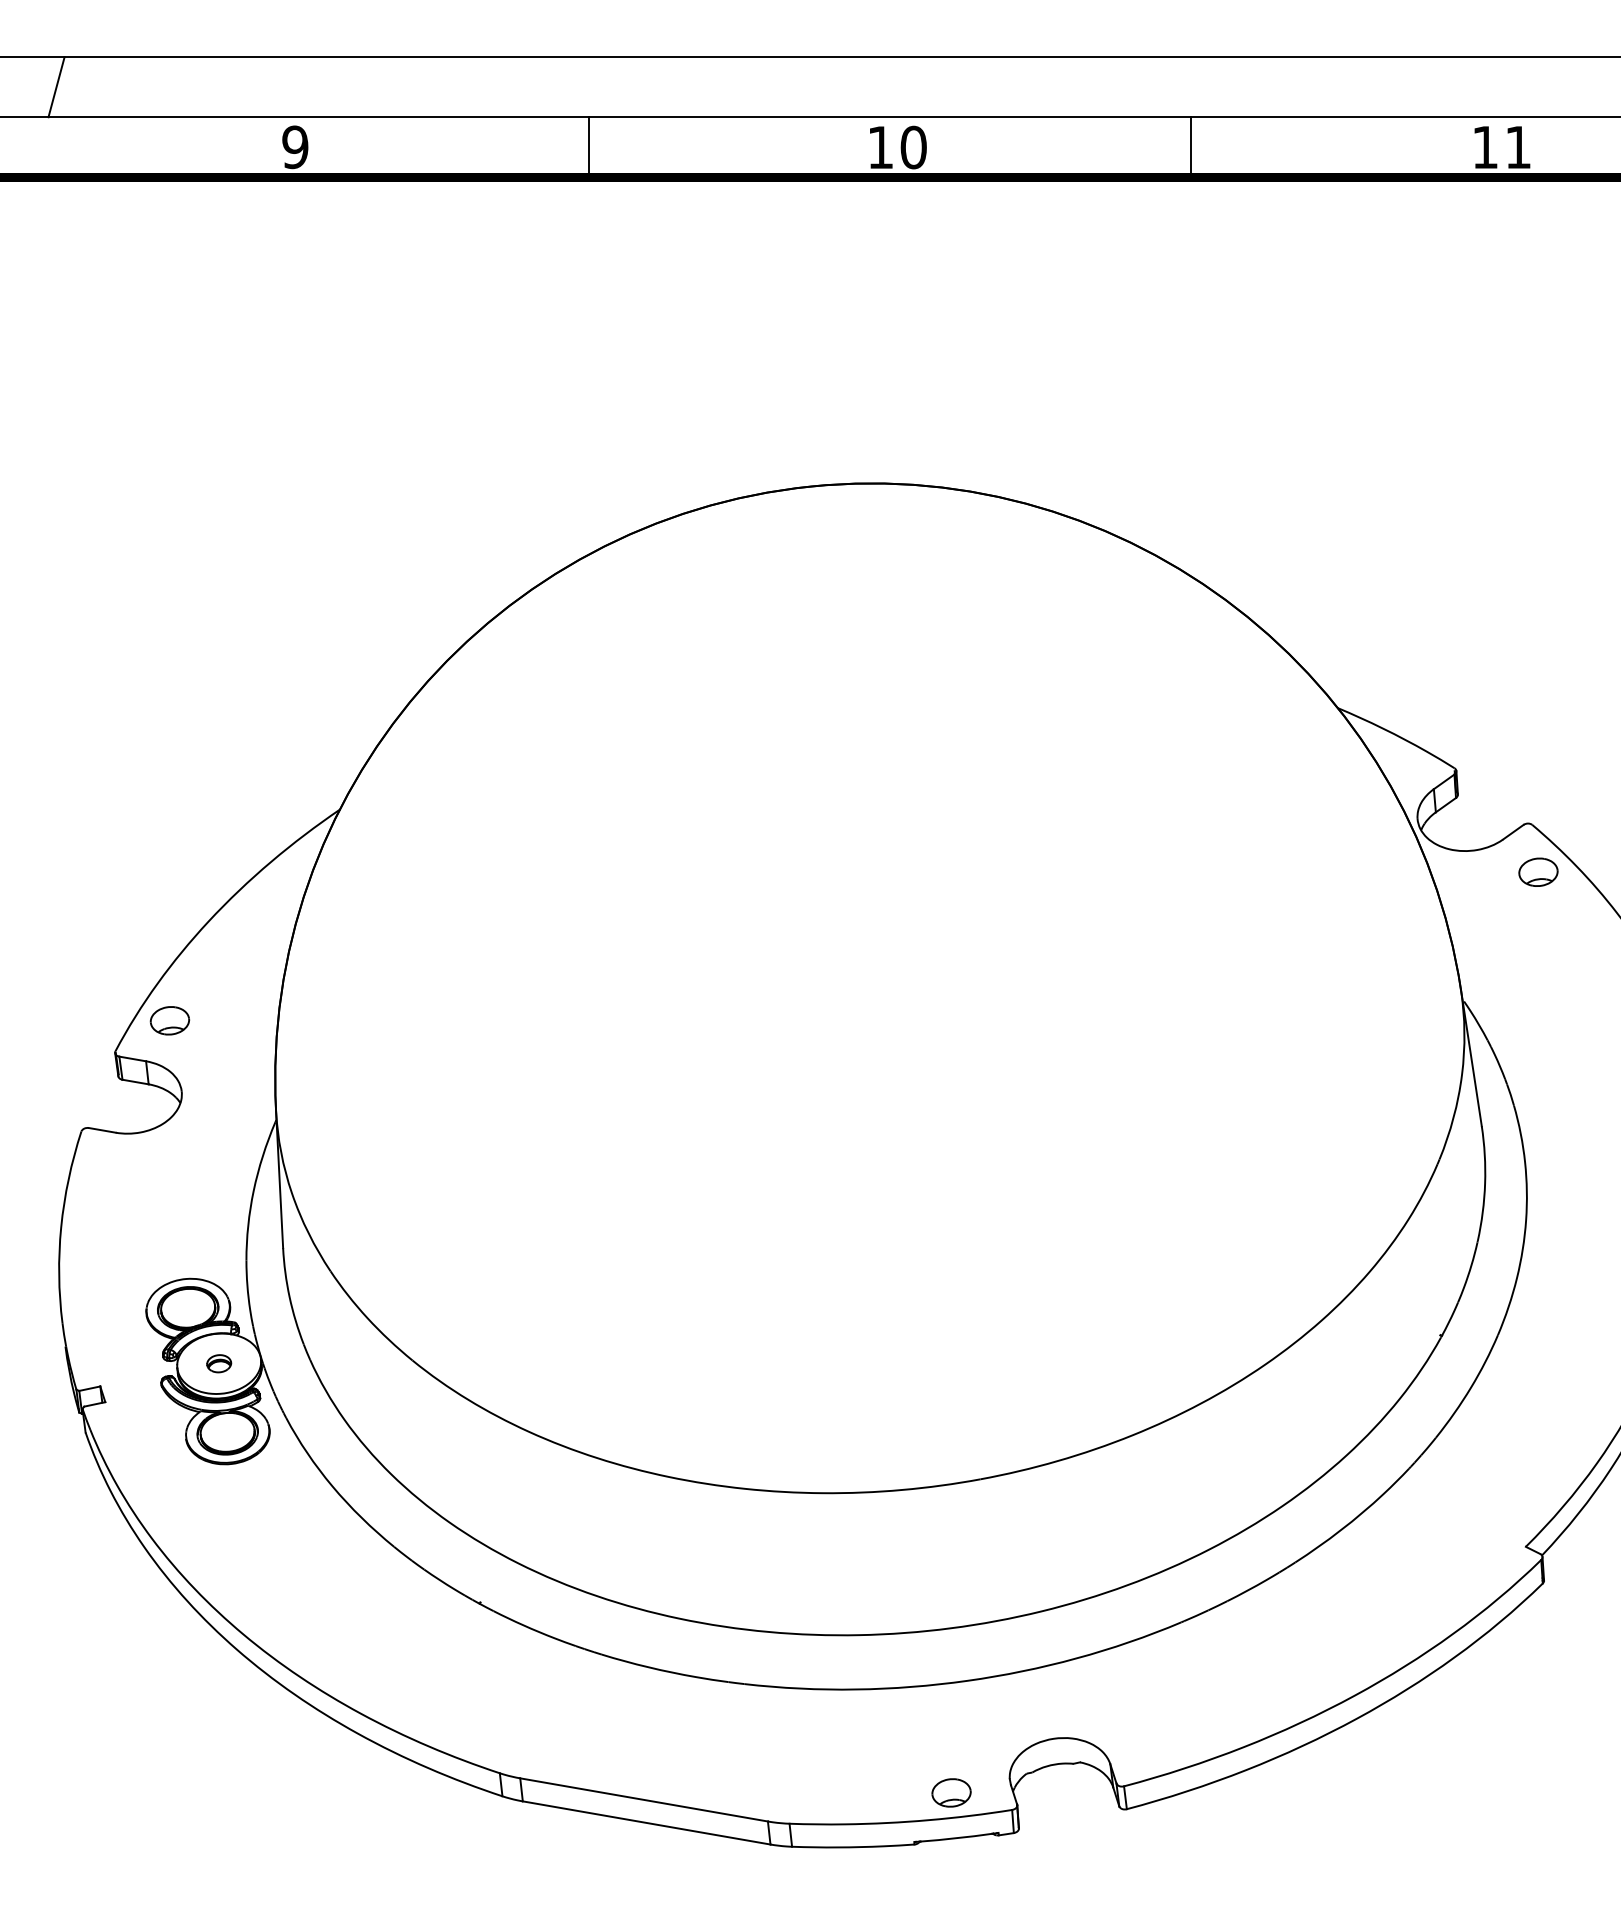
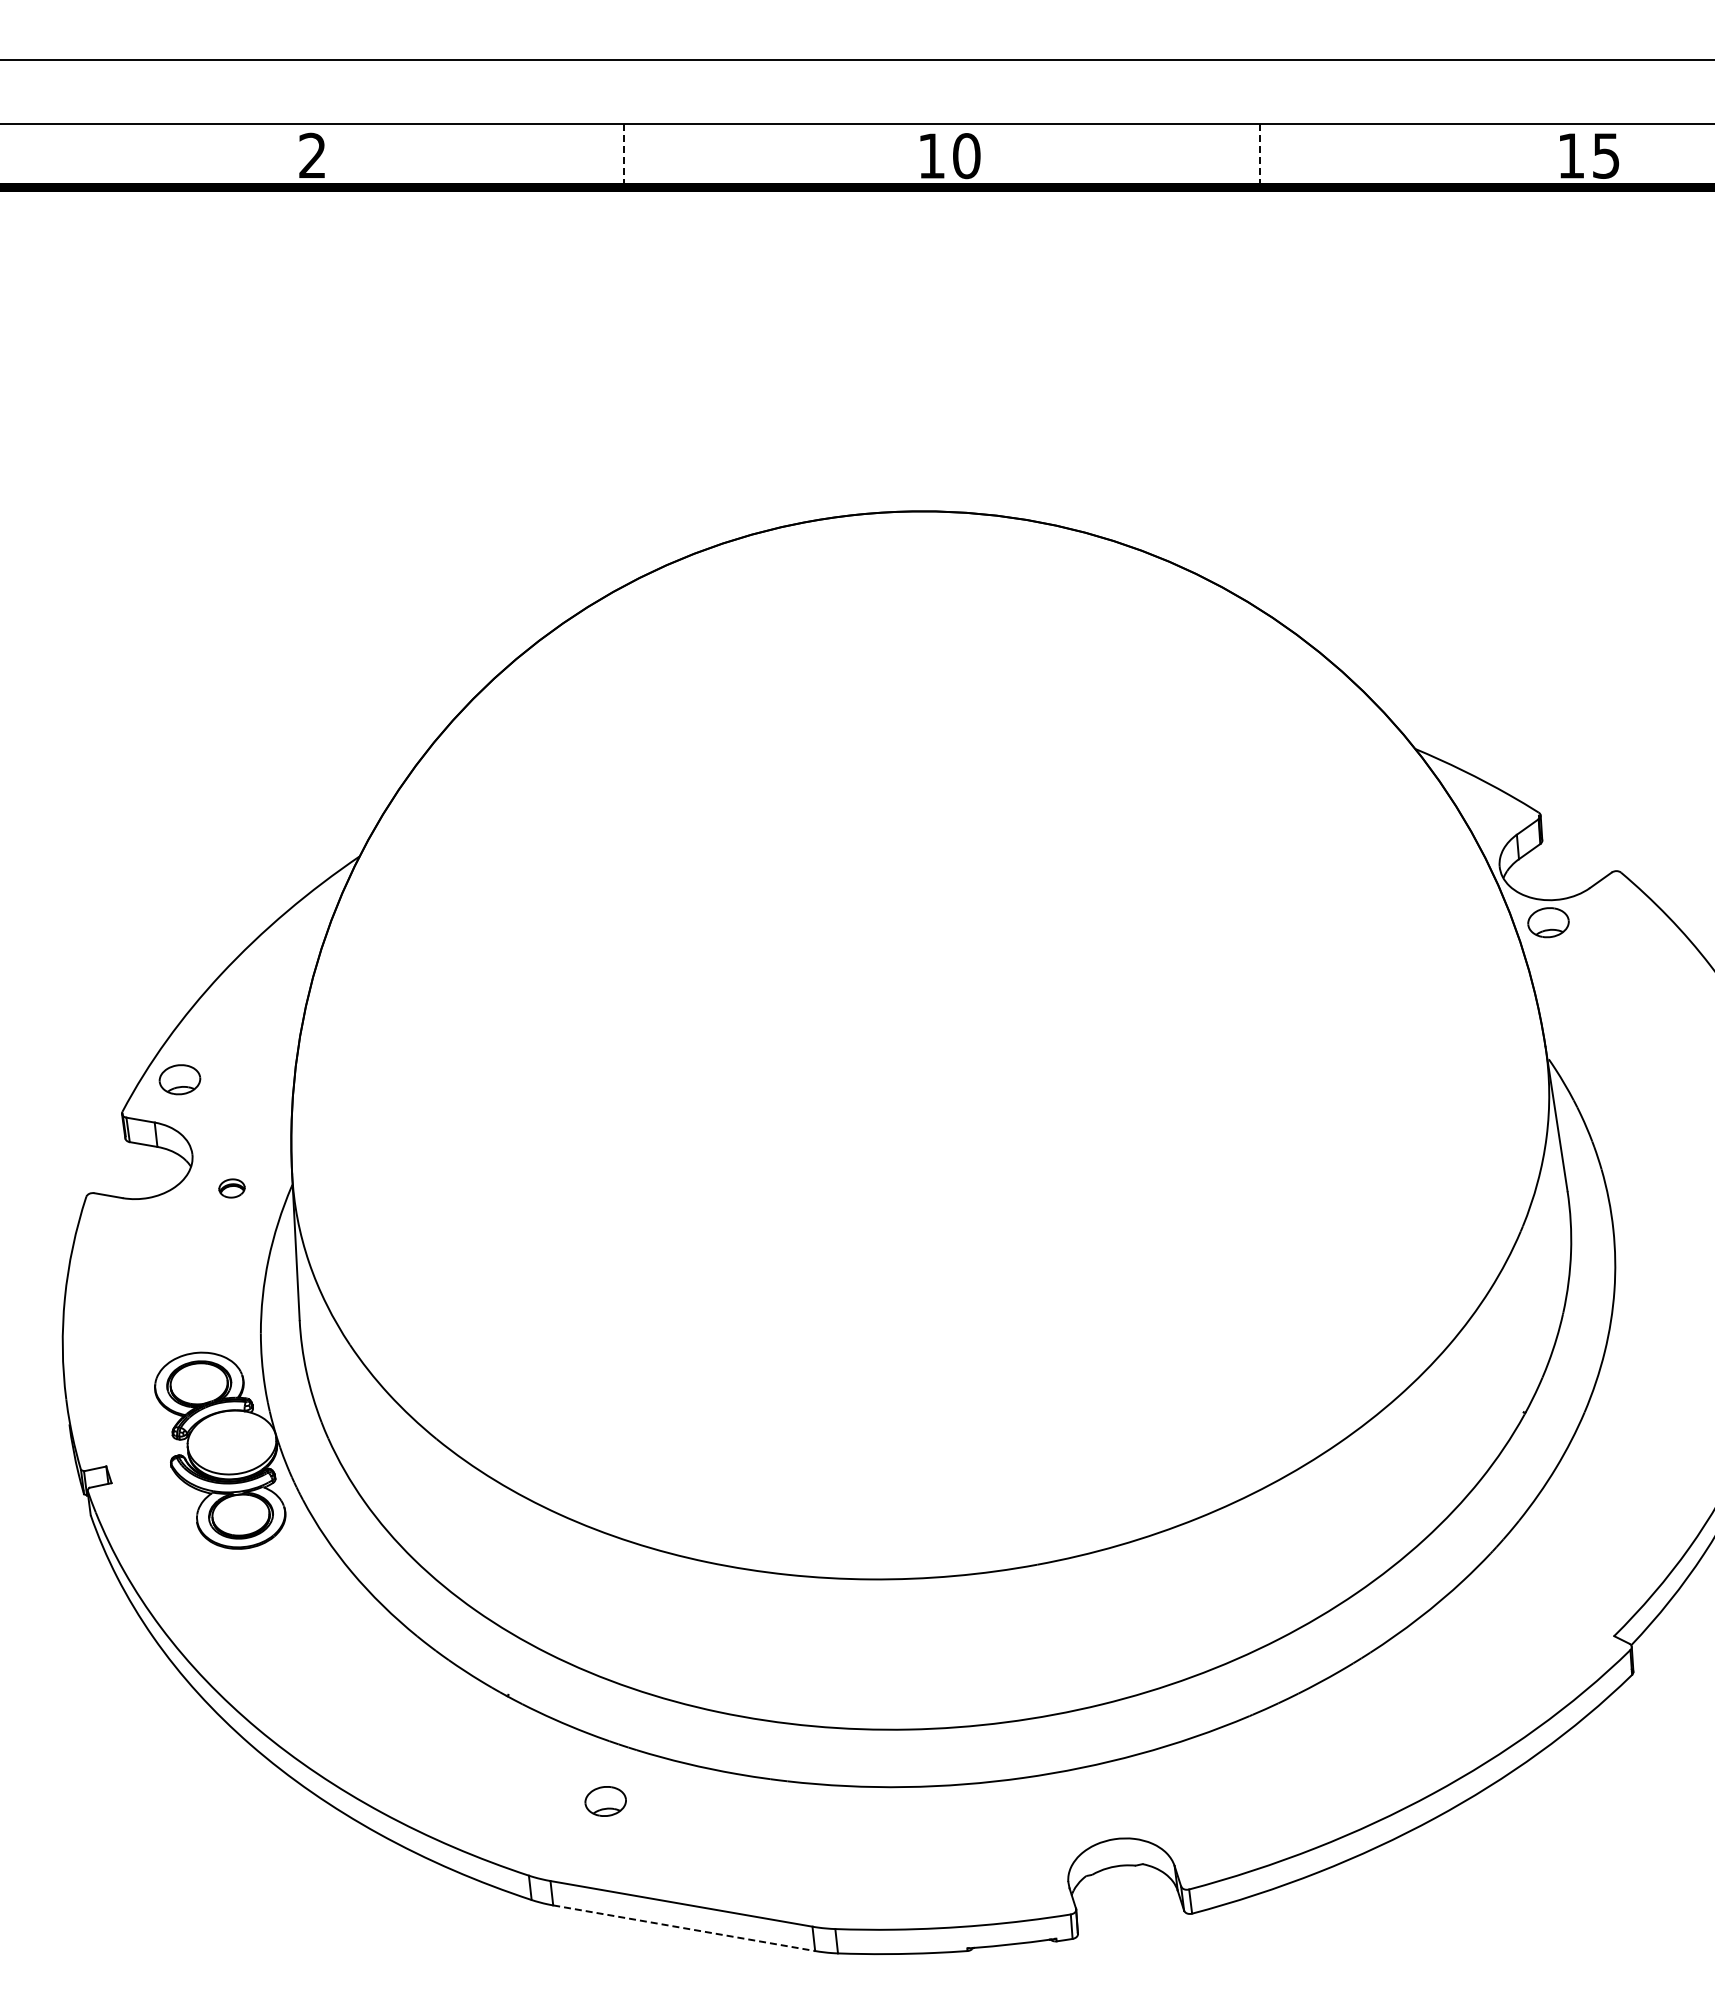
line: (56, 87) -> (59, 92), removed
text: (295, 147) -> (312, 155), 9 -> 2
line: (589, 147) -> (623, 155), solid -> dashed
line: (1190, 147) -> (1259, 155), solid -> dashed
text: (1518, 147) -> (1606, 155), 11 -> 15
part: (1538, 872) -> (1548, 922), moved
part: (218, 1363) -> (231, 1188), moved
part: (951, 1792) -> (605, 1801), moved
line: (646, 1823) -> (684, 1928), solid -> dashed

